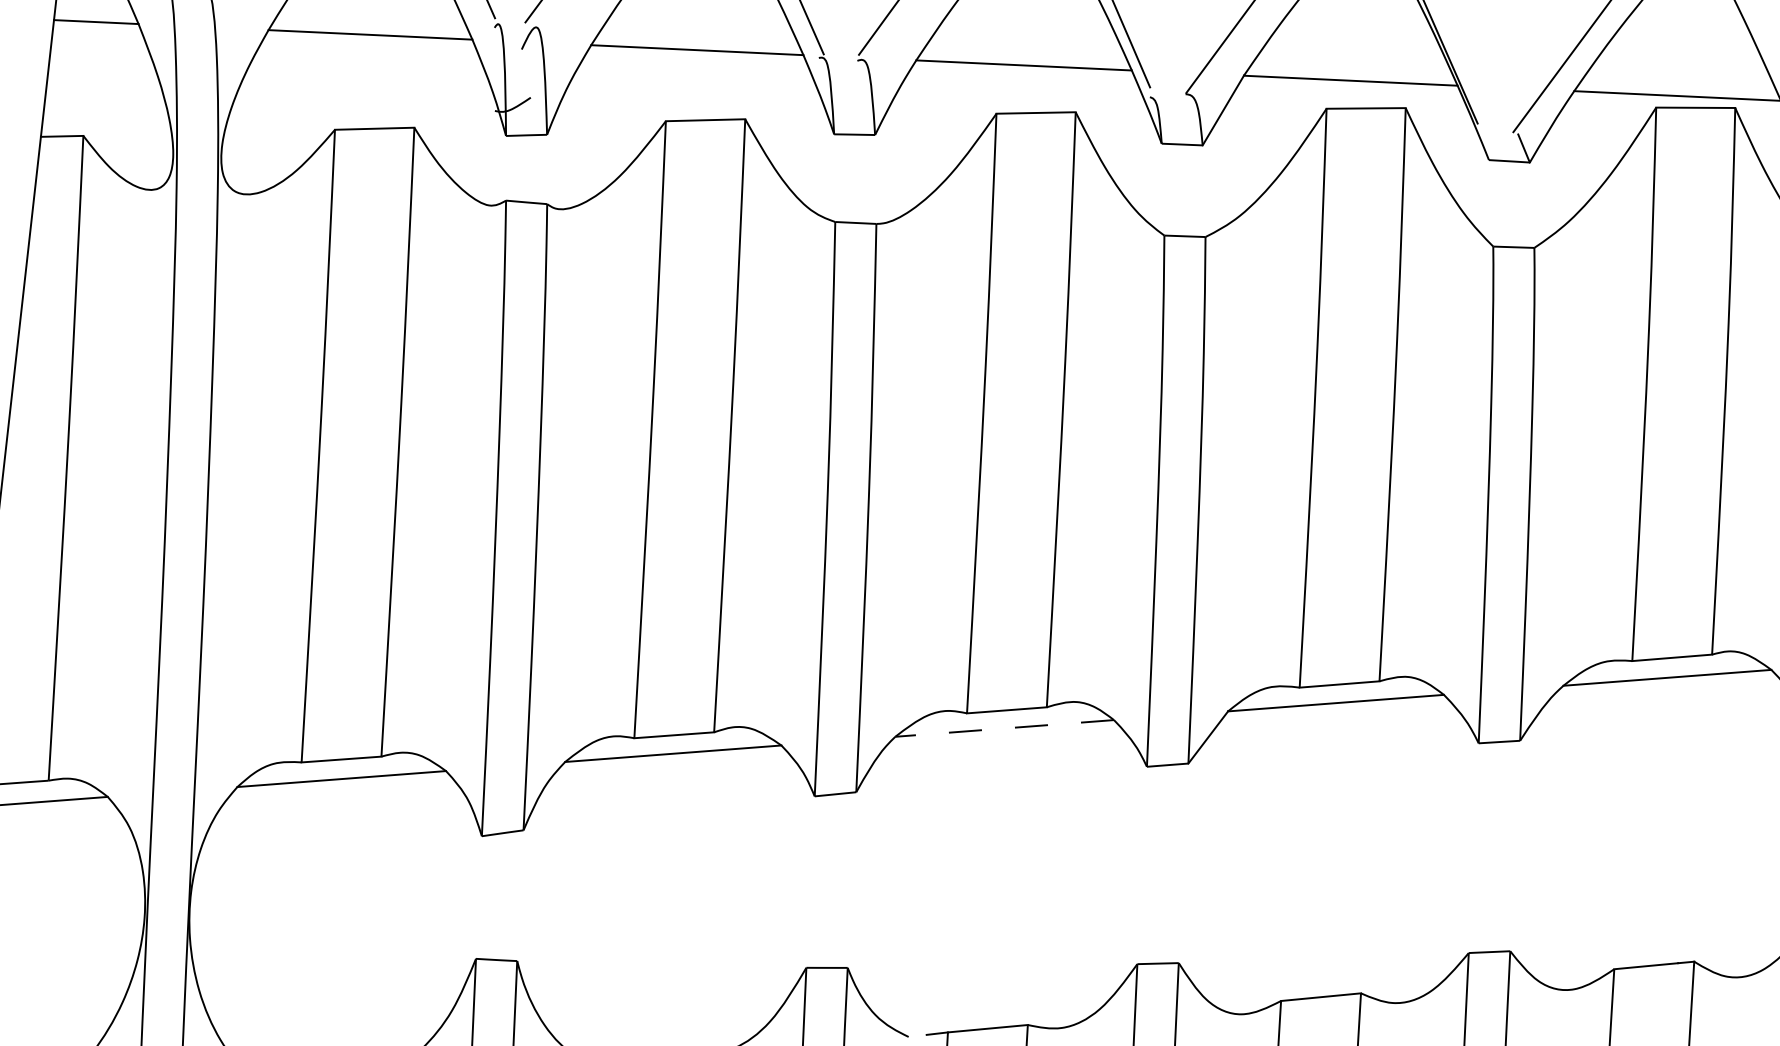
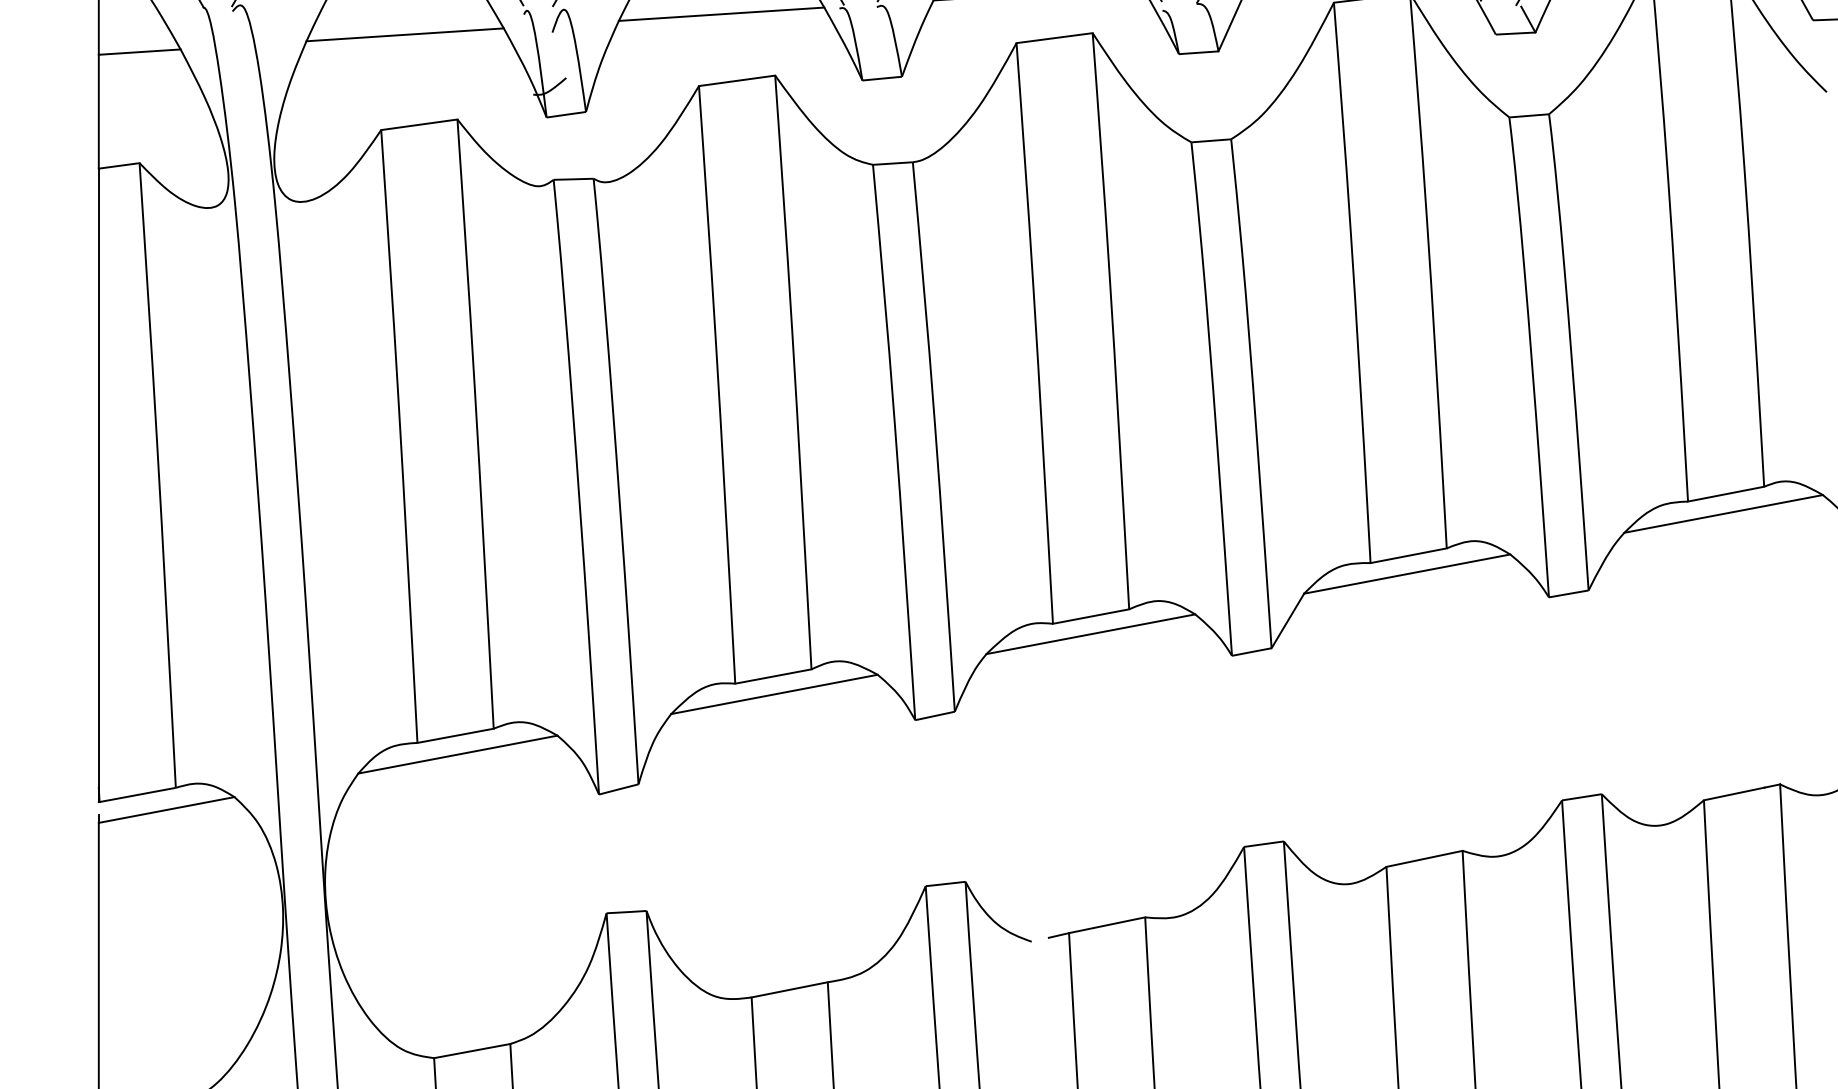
line: (1004, 728) -> (1090, 634), dashed -> solid

